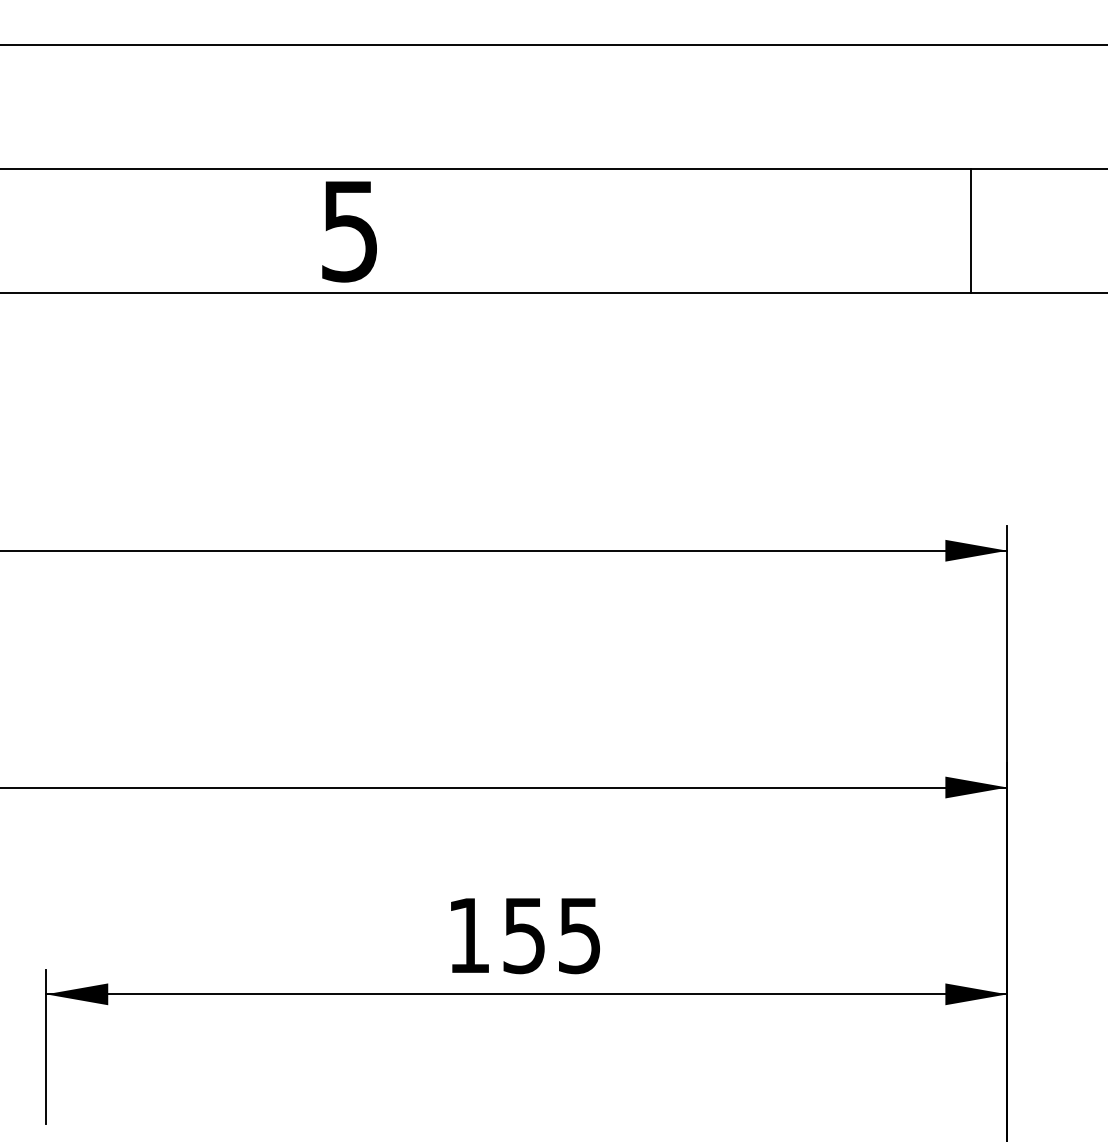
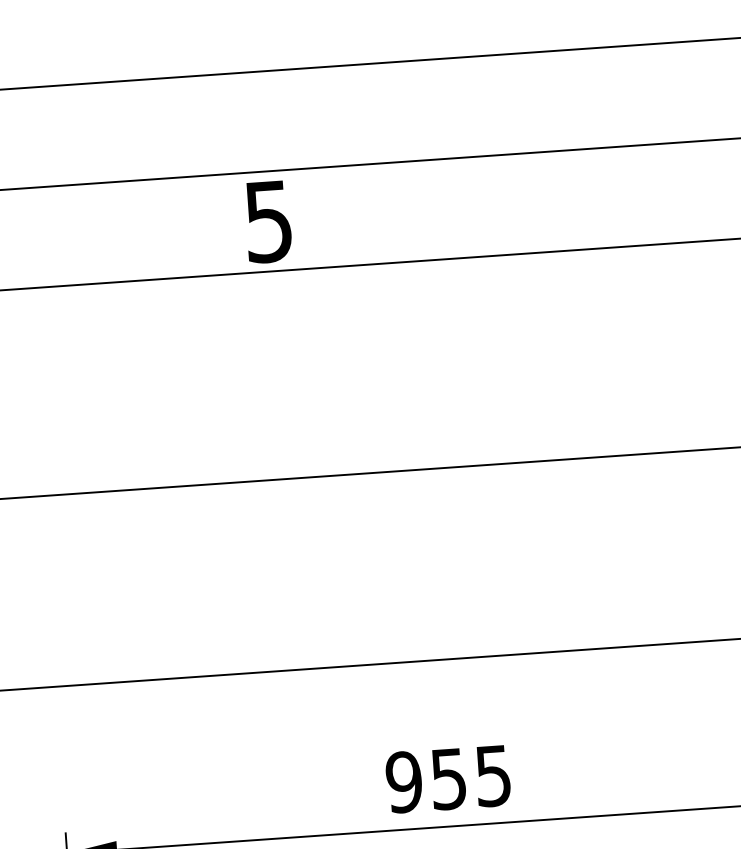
text: (468, 935) -> (403, 782), 155 -> 955

